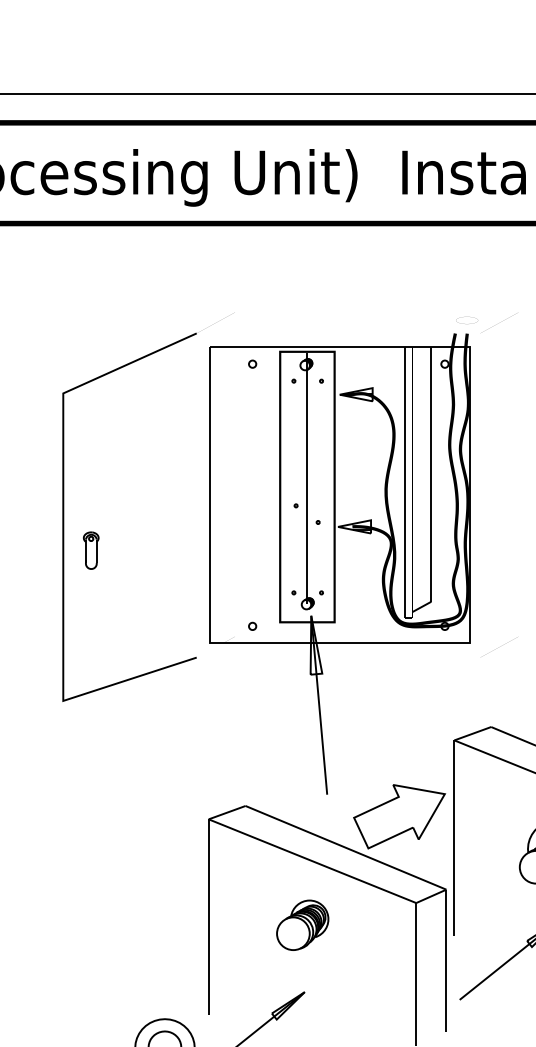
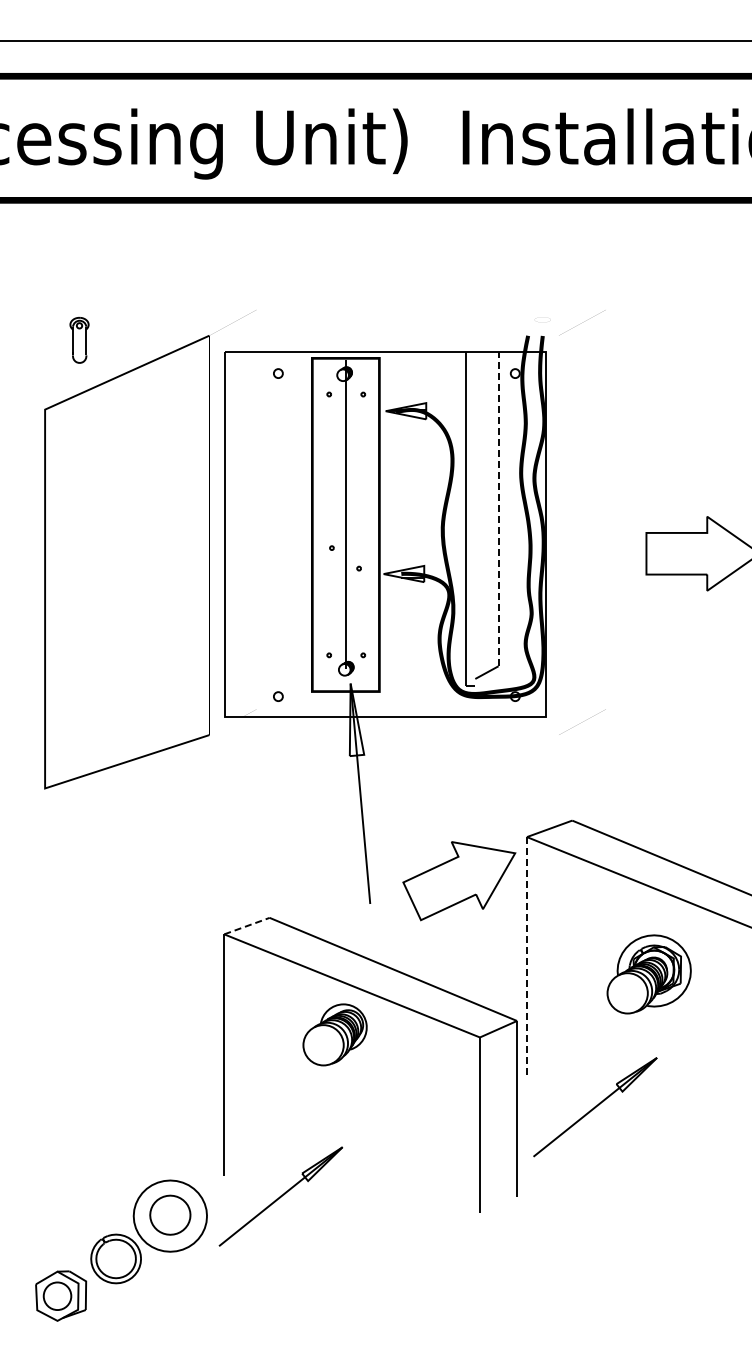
part: (467, 320) -> (542, 319), size x0.6
line: (431, 473) -> (498, 508), solid -> dashed
part: (91, 549) -> (79, 339), moved
line: (227, 812) -> (247, 925), solid -> dashed
part: (399, 817) -> (459, 881), moved
line: (454, 838) -> (526, 957), solid -> dashed
part: (302, 924) -> (334, 1034), moved

